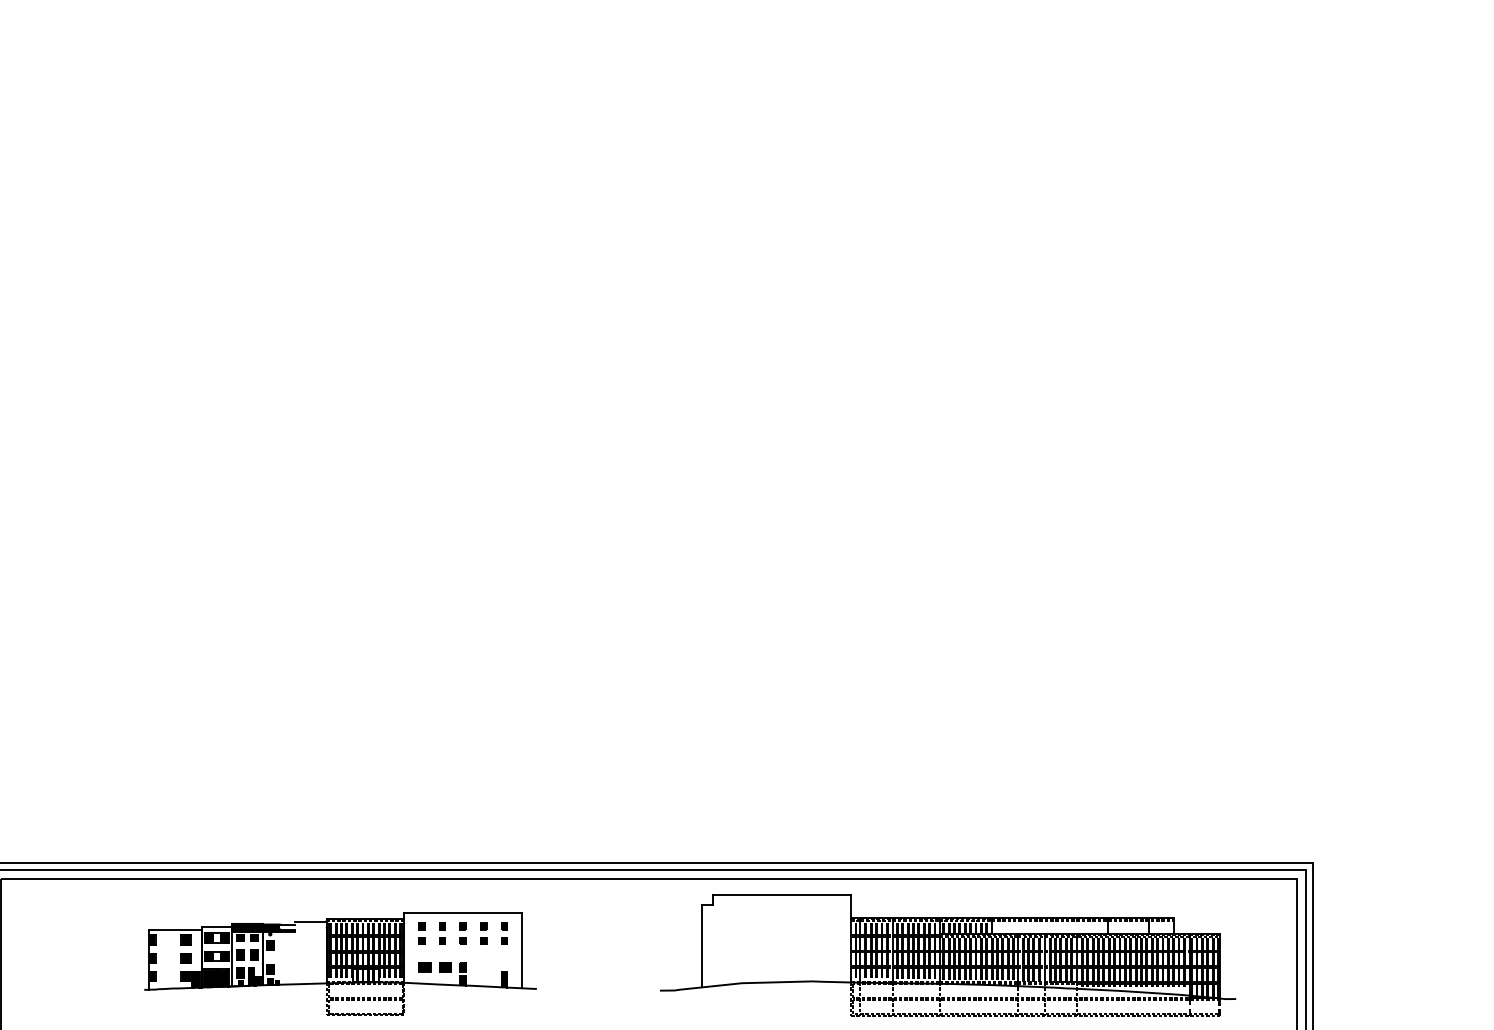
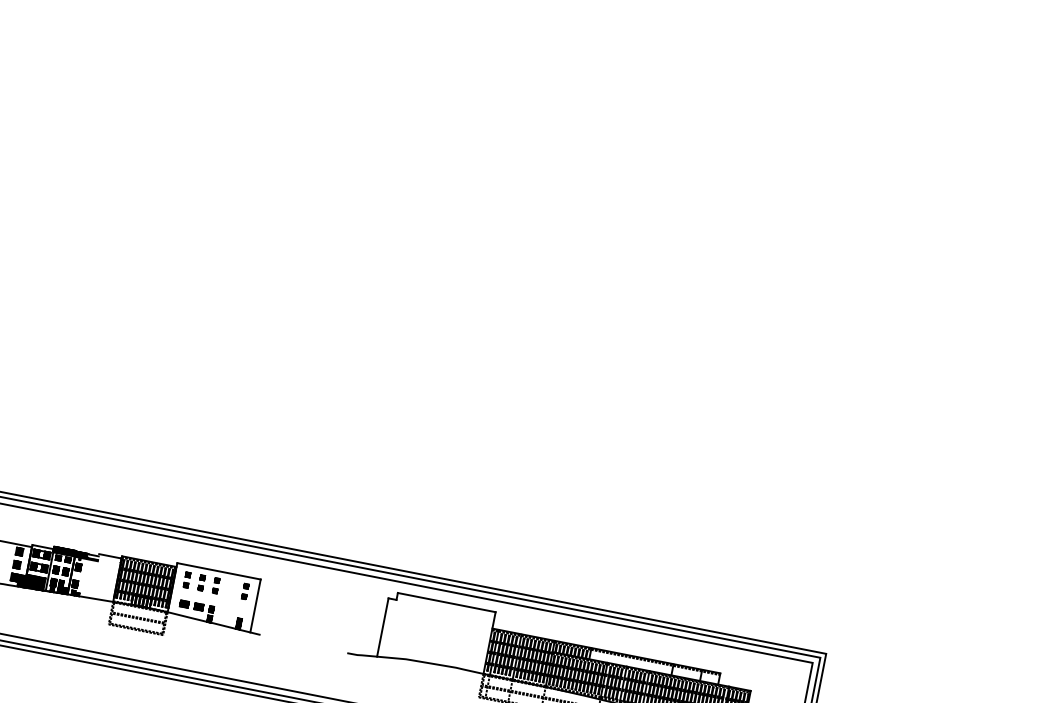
part: (483, 933) -> (230, 588), removed

